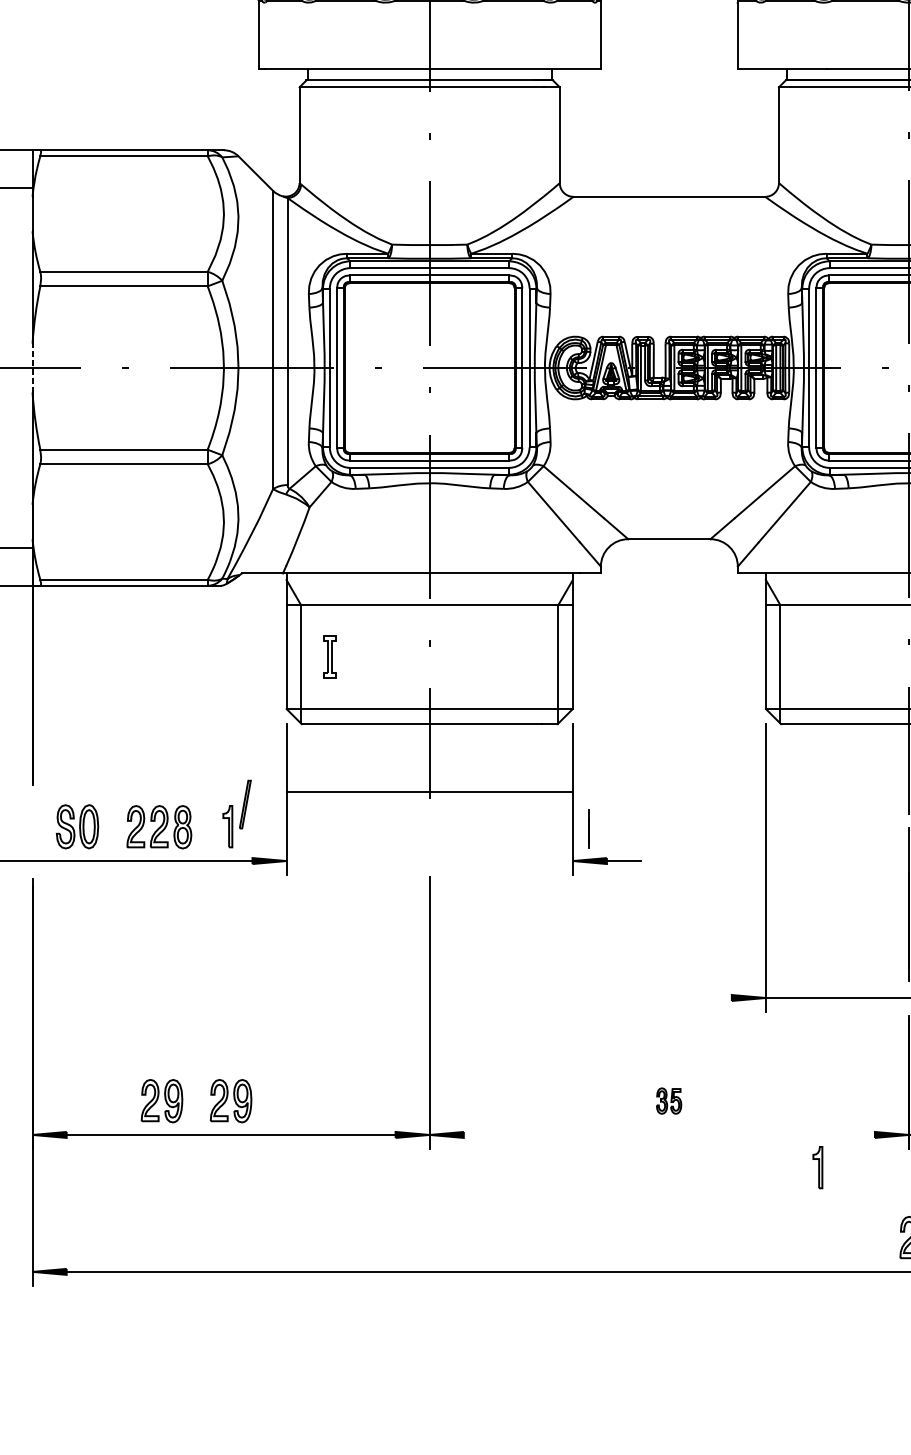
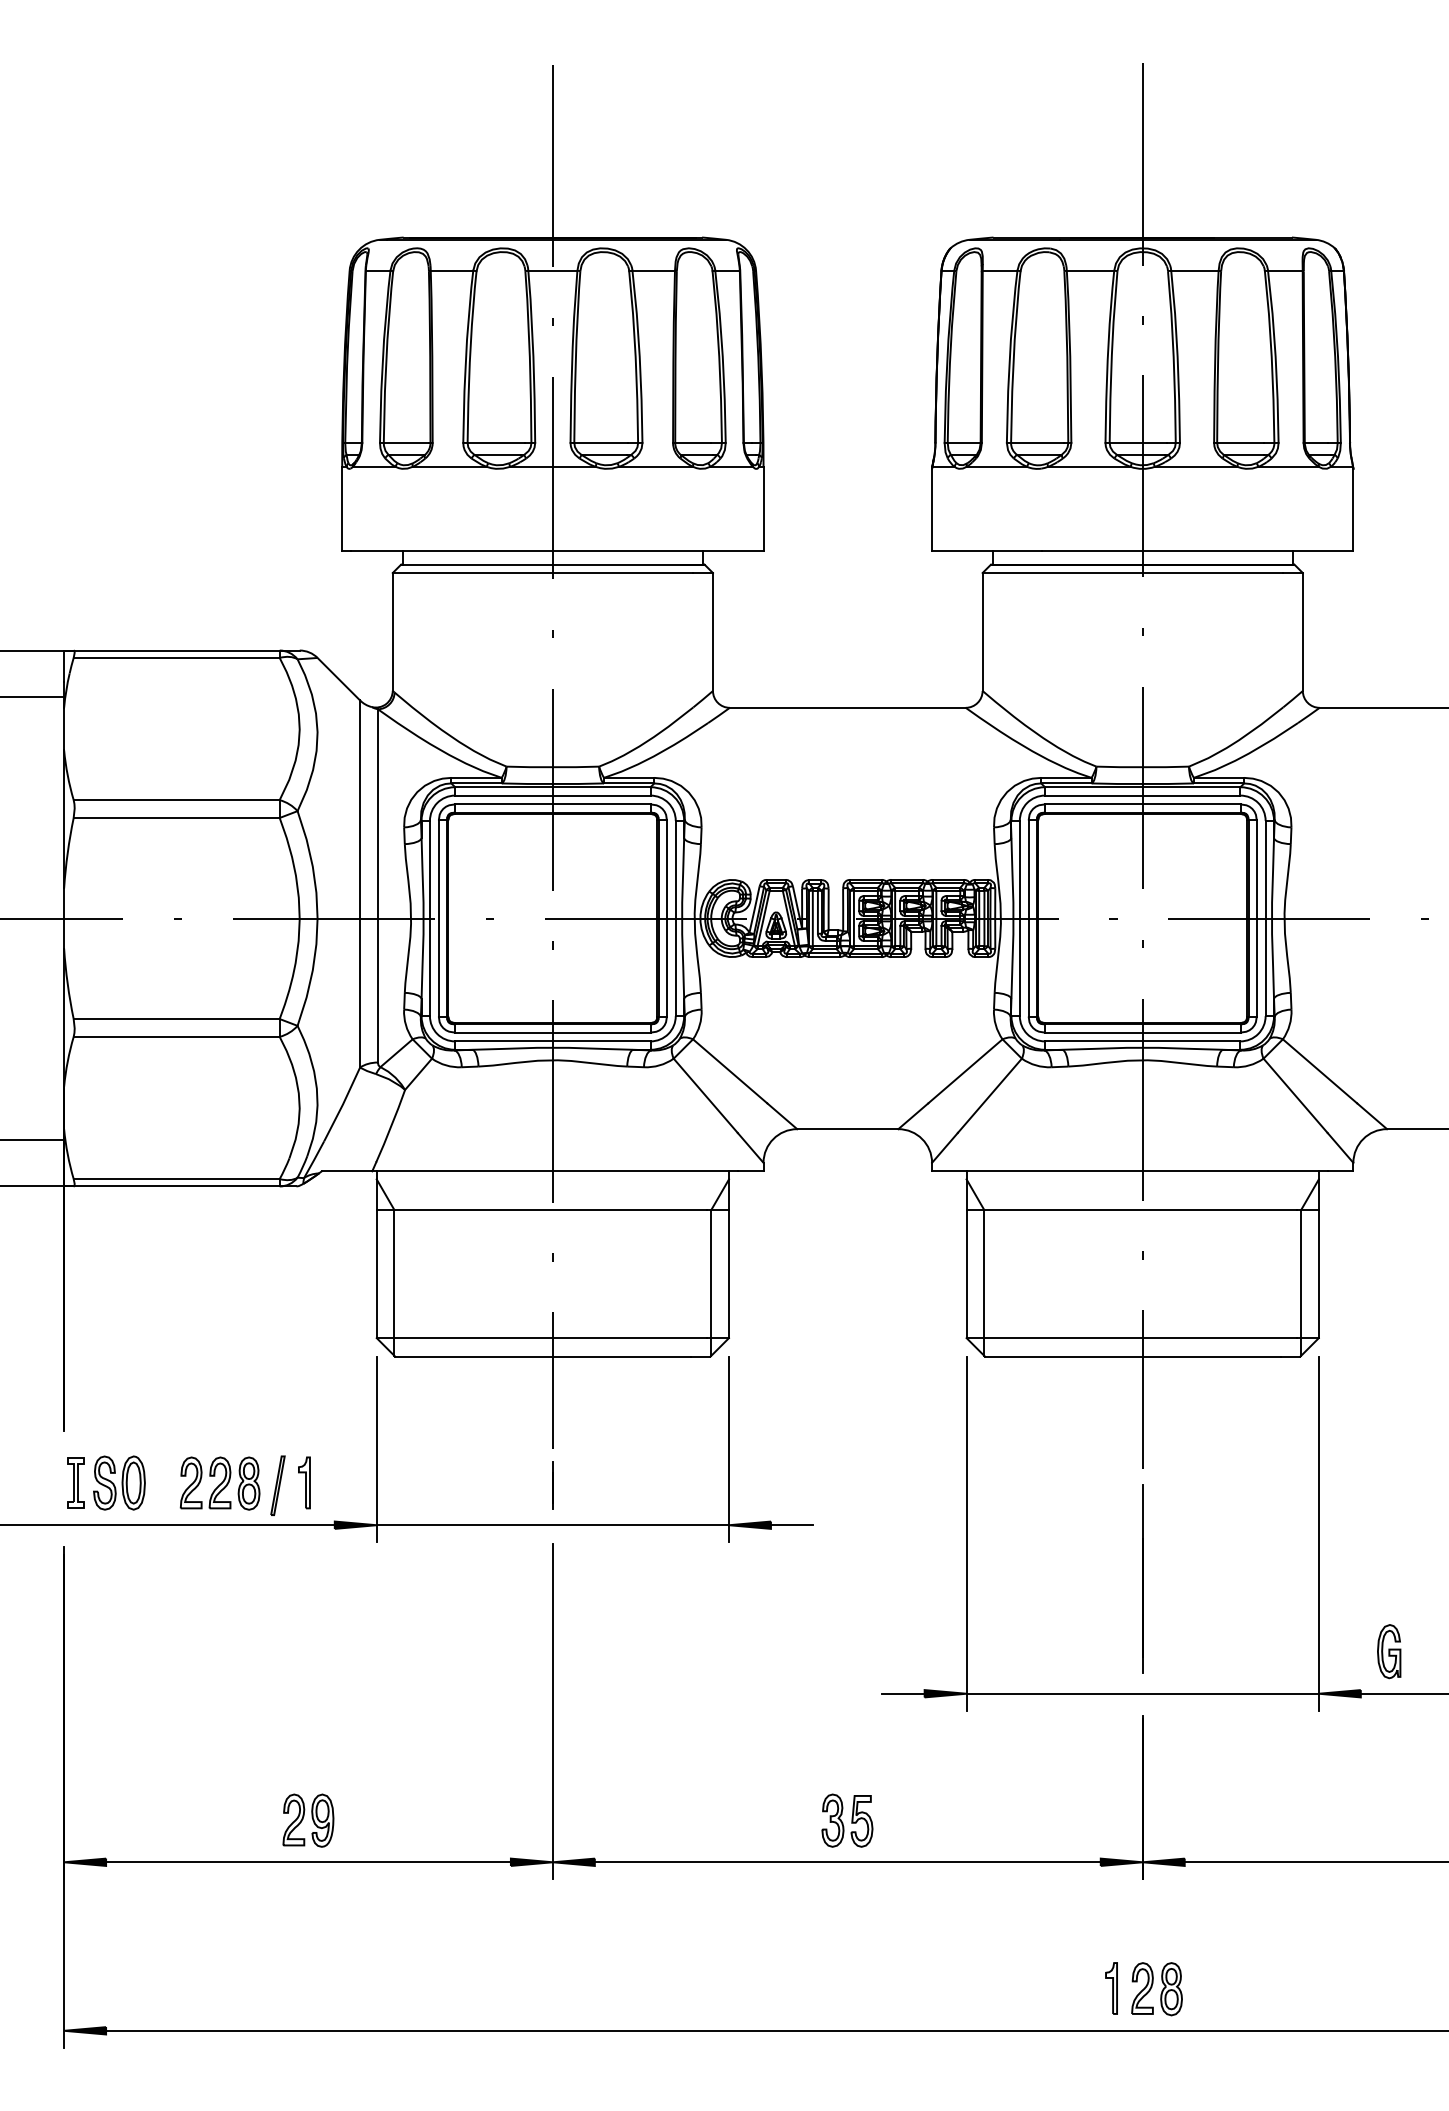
line: (32, 368) -> (64, 918), dashed -> solid
part: (329, 656) -> (75, 1482), moved
line: (429, 792) -> (552, 1525), moved
part: (244, 804) -> (277, 1485), moved
line: (588, 828) -> (552, 1485), moved
line: (714, 997) -> (903, 1693), added
part: (162, 1100) -> (223, 1820), removed
part: (669, 1100) -> (847, 1820), size x1.67
line: (669, 1135) -> (847, 1862), added
part: (817, 1167) -> (1111, 1988), moved

